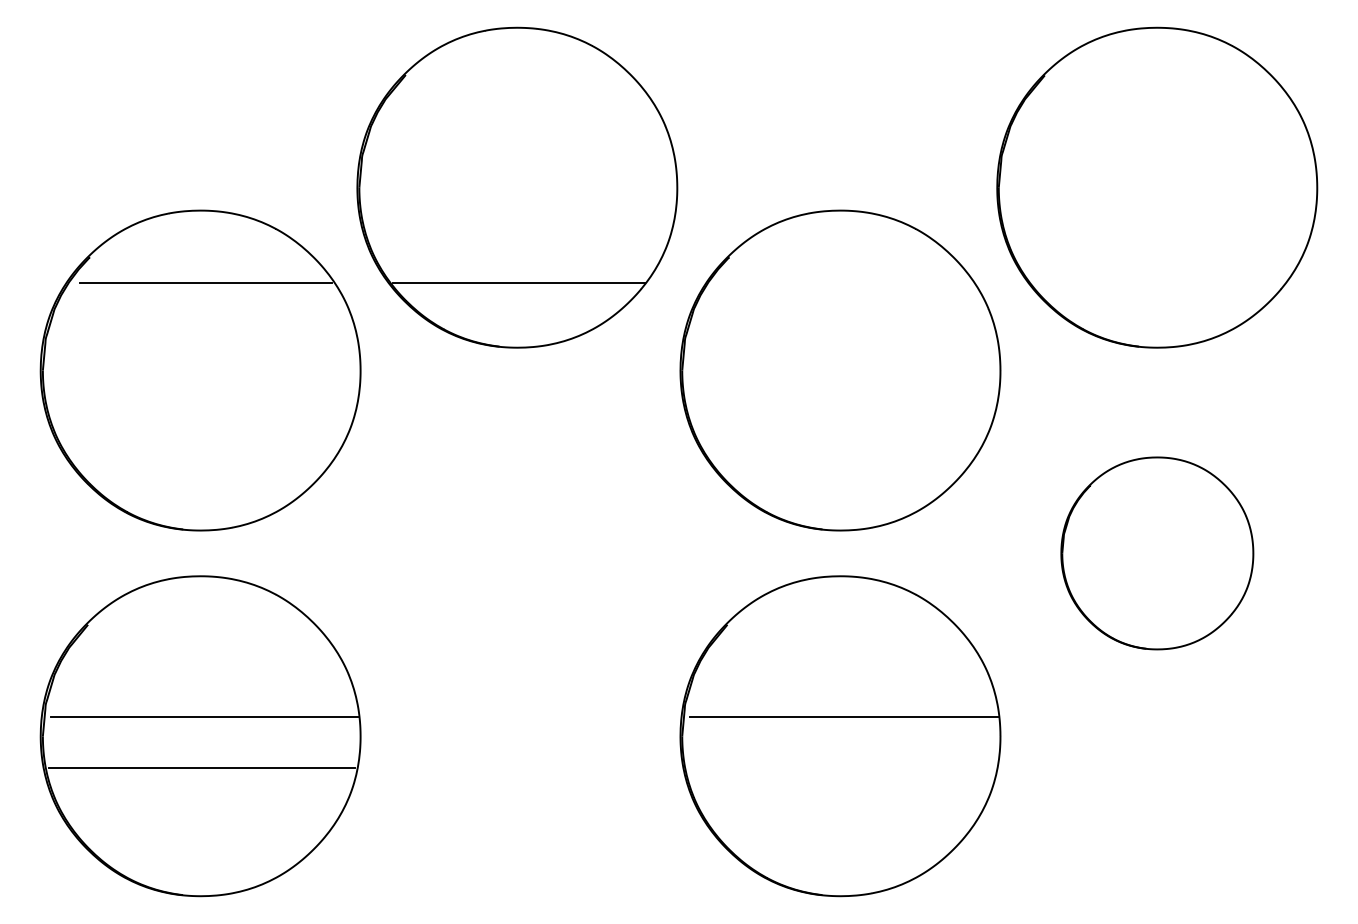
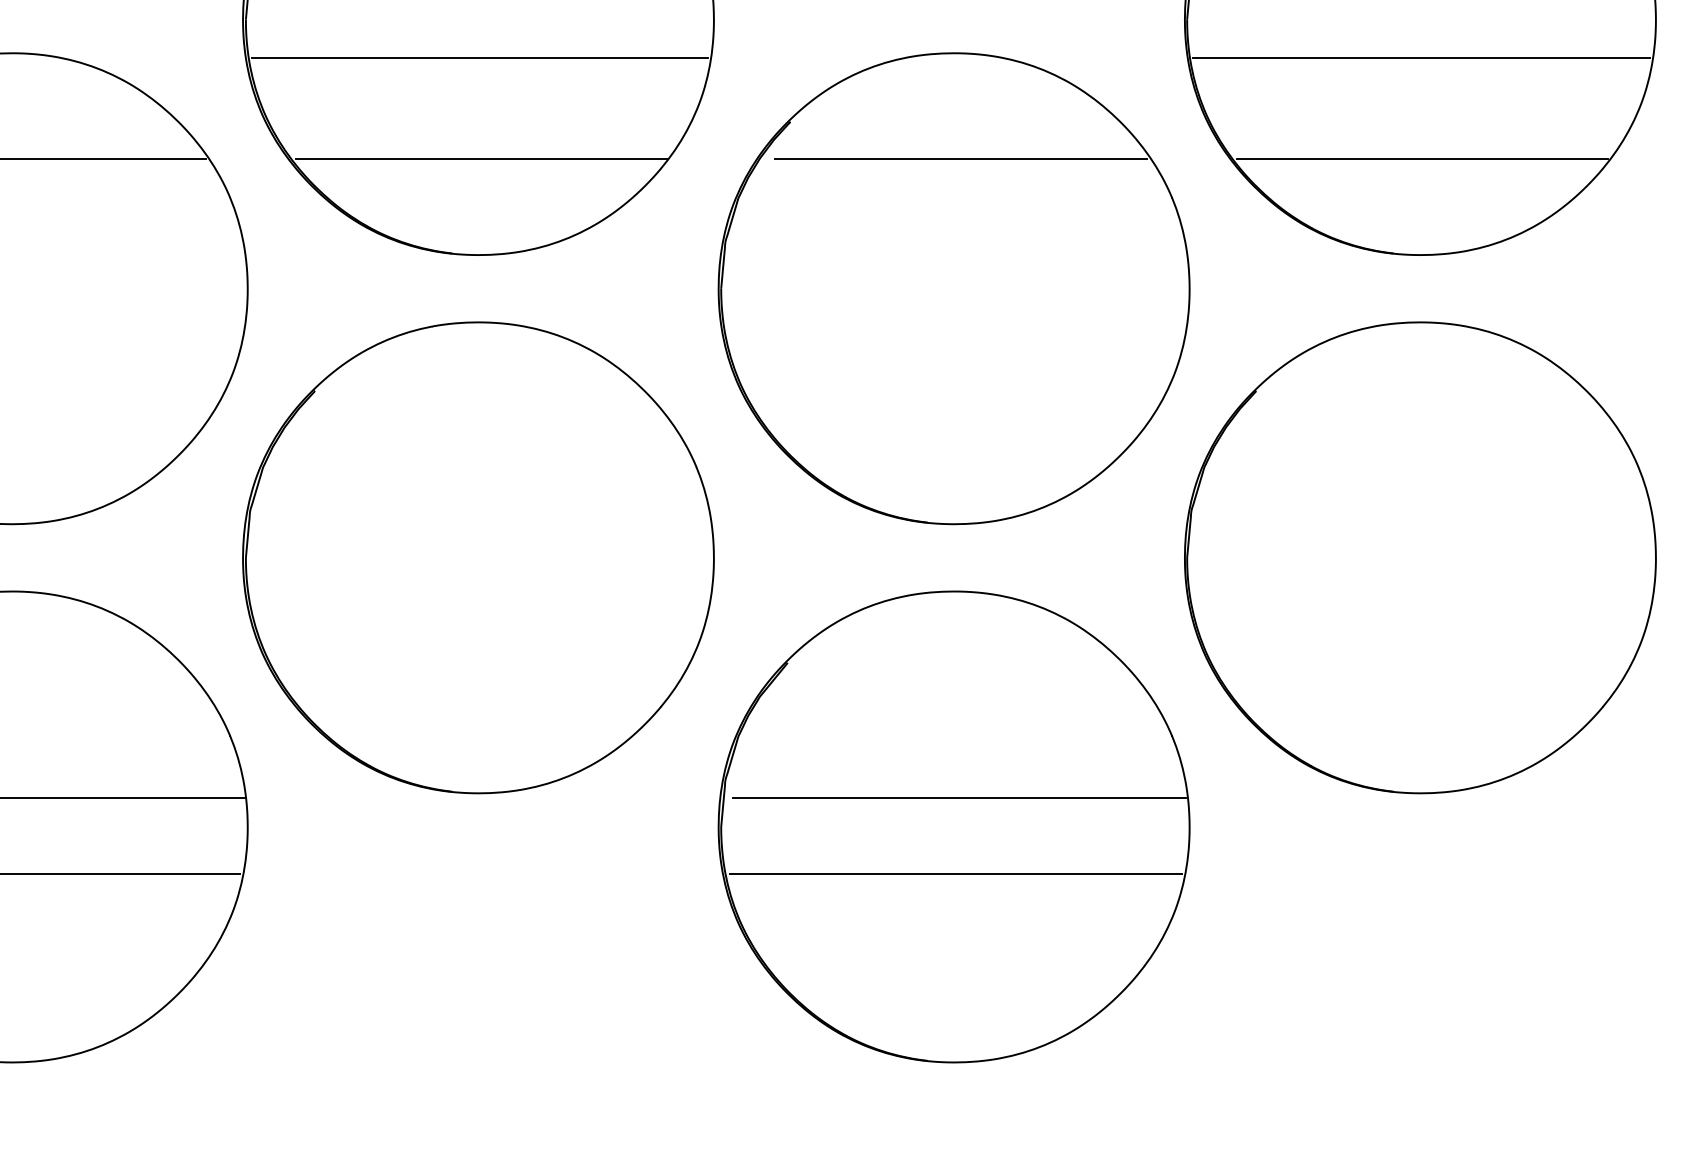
line: (518, 214) -> (480, 58), added
line: (1158, 214) -> (1422, 58), added
line: (845, 282) -> (961, 159), added
line: (1158, 282) -> (1422, 159), added
part: (517, 553) -> (478, 557), added
part: (1157, 553) -> (1420, 557), size x1.67
line: (841, 768) -> (955, 874), added

